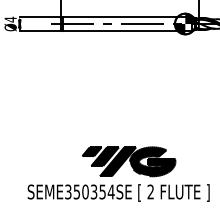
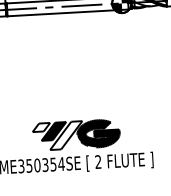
fill: (91, 151) -> (40, 127), removed
fill: (118, 161) -> (66, 135), removed

